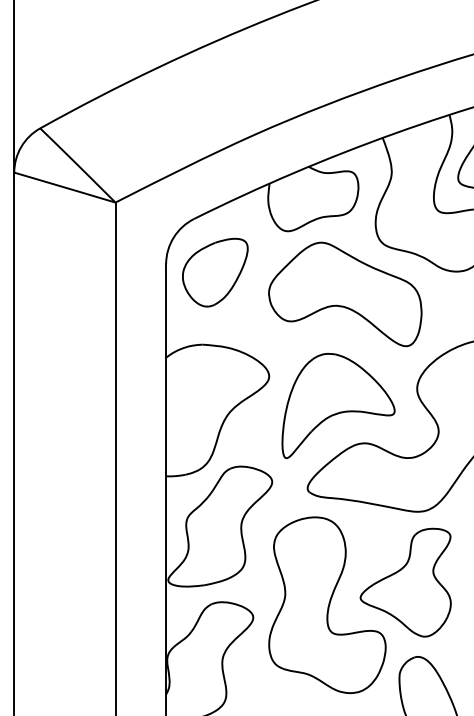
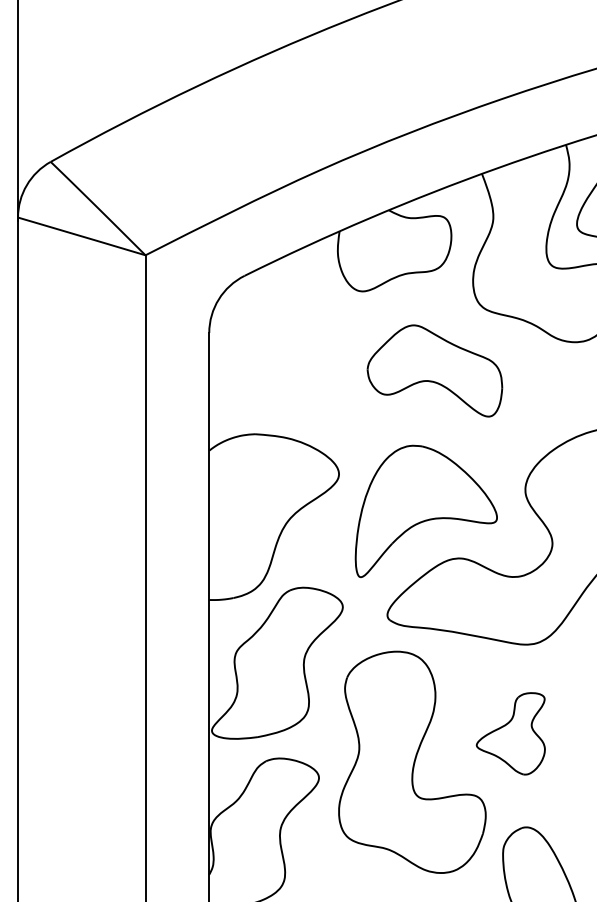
part: (215, 272) -> (271, 343), removed
part: (345, 294) -> (435, 371), size x0.7
part: (405, 582) -> (510, 733), size x0.6

